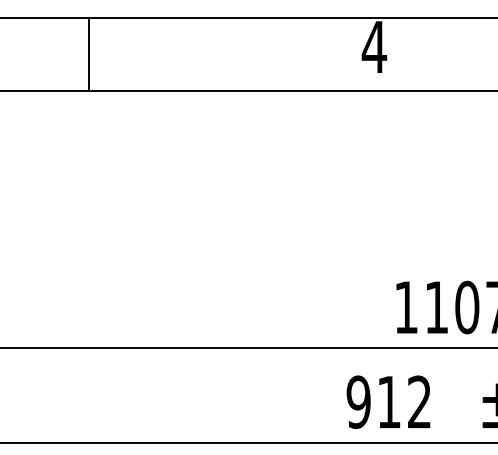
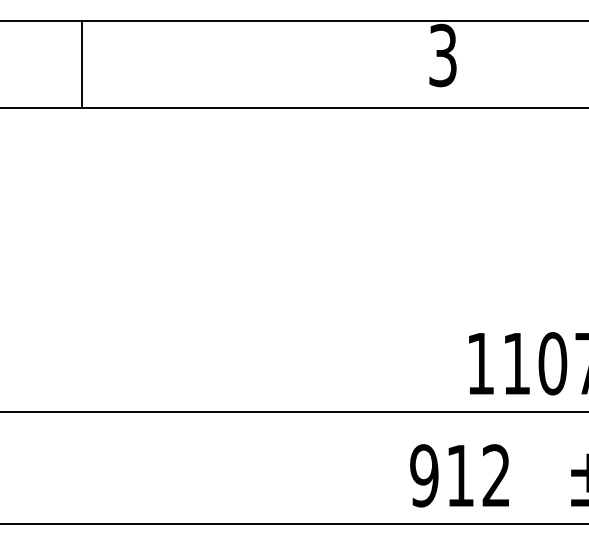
text: (374, 47) -> (442, 55), 4 -> 3
line: (89, 53) -> (82, 63), moved

